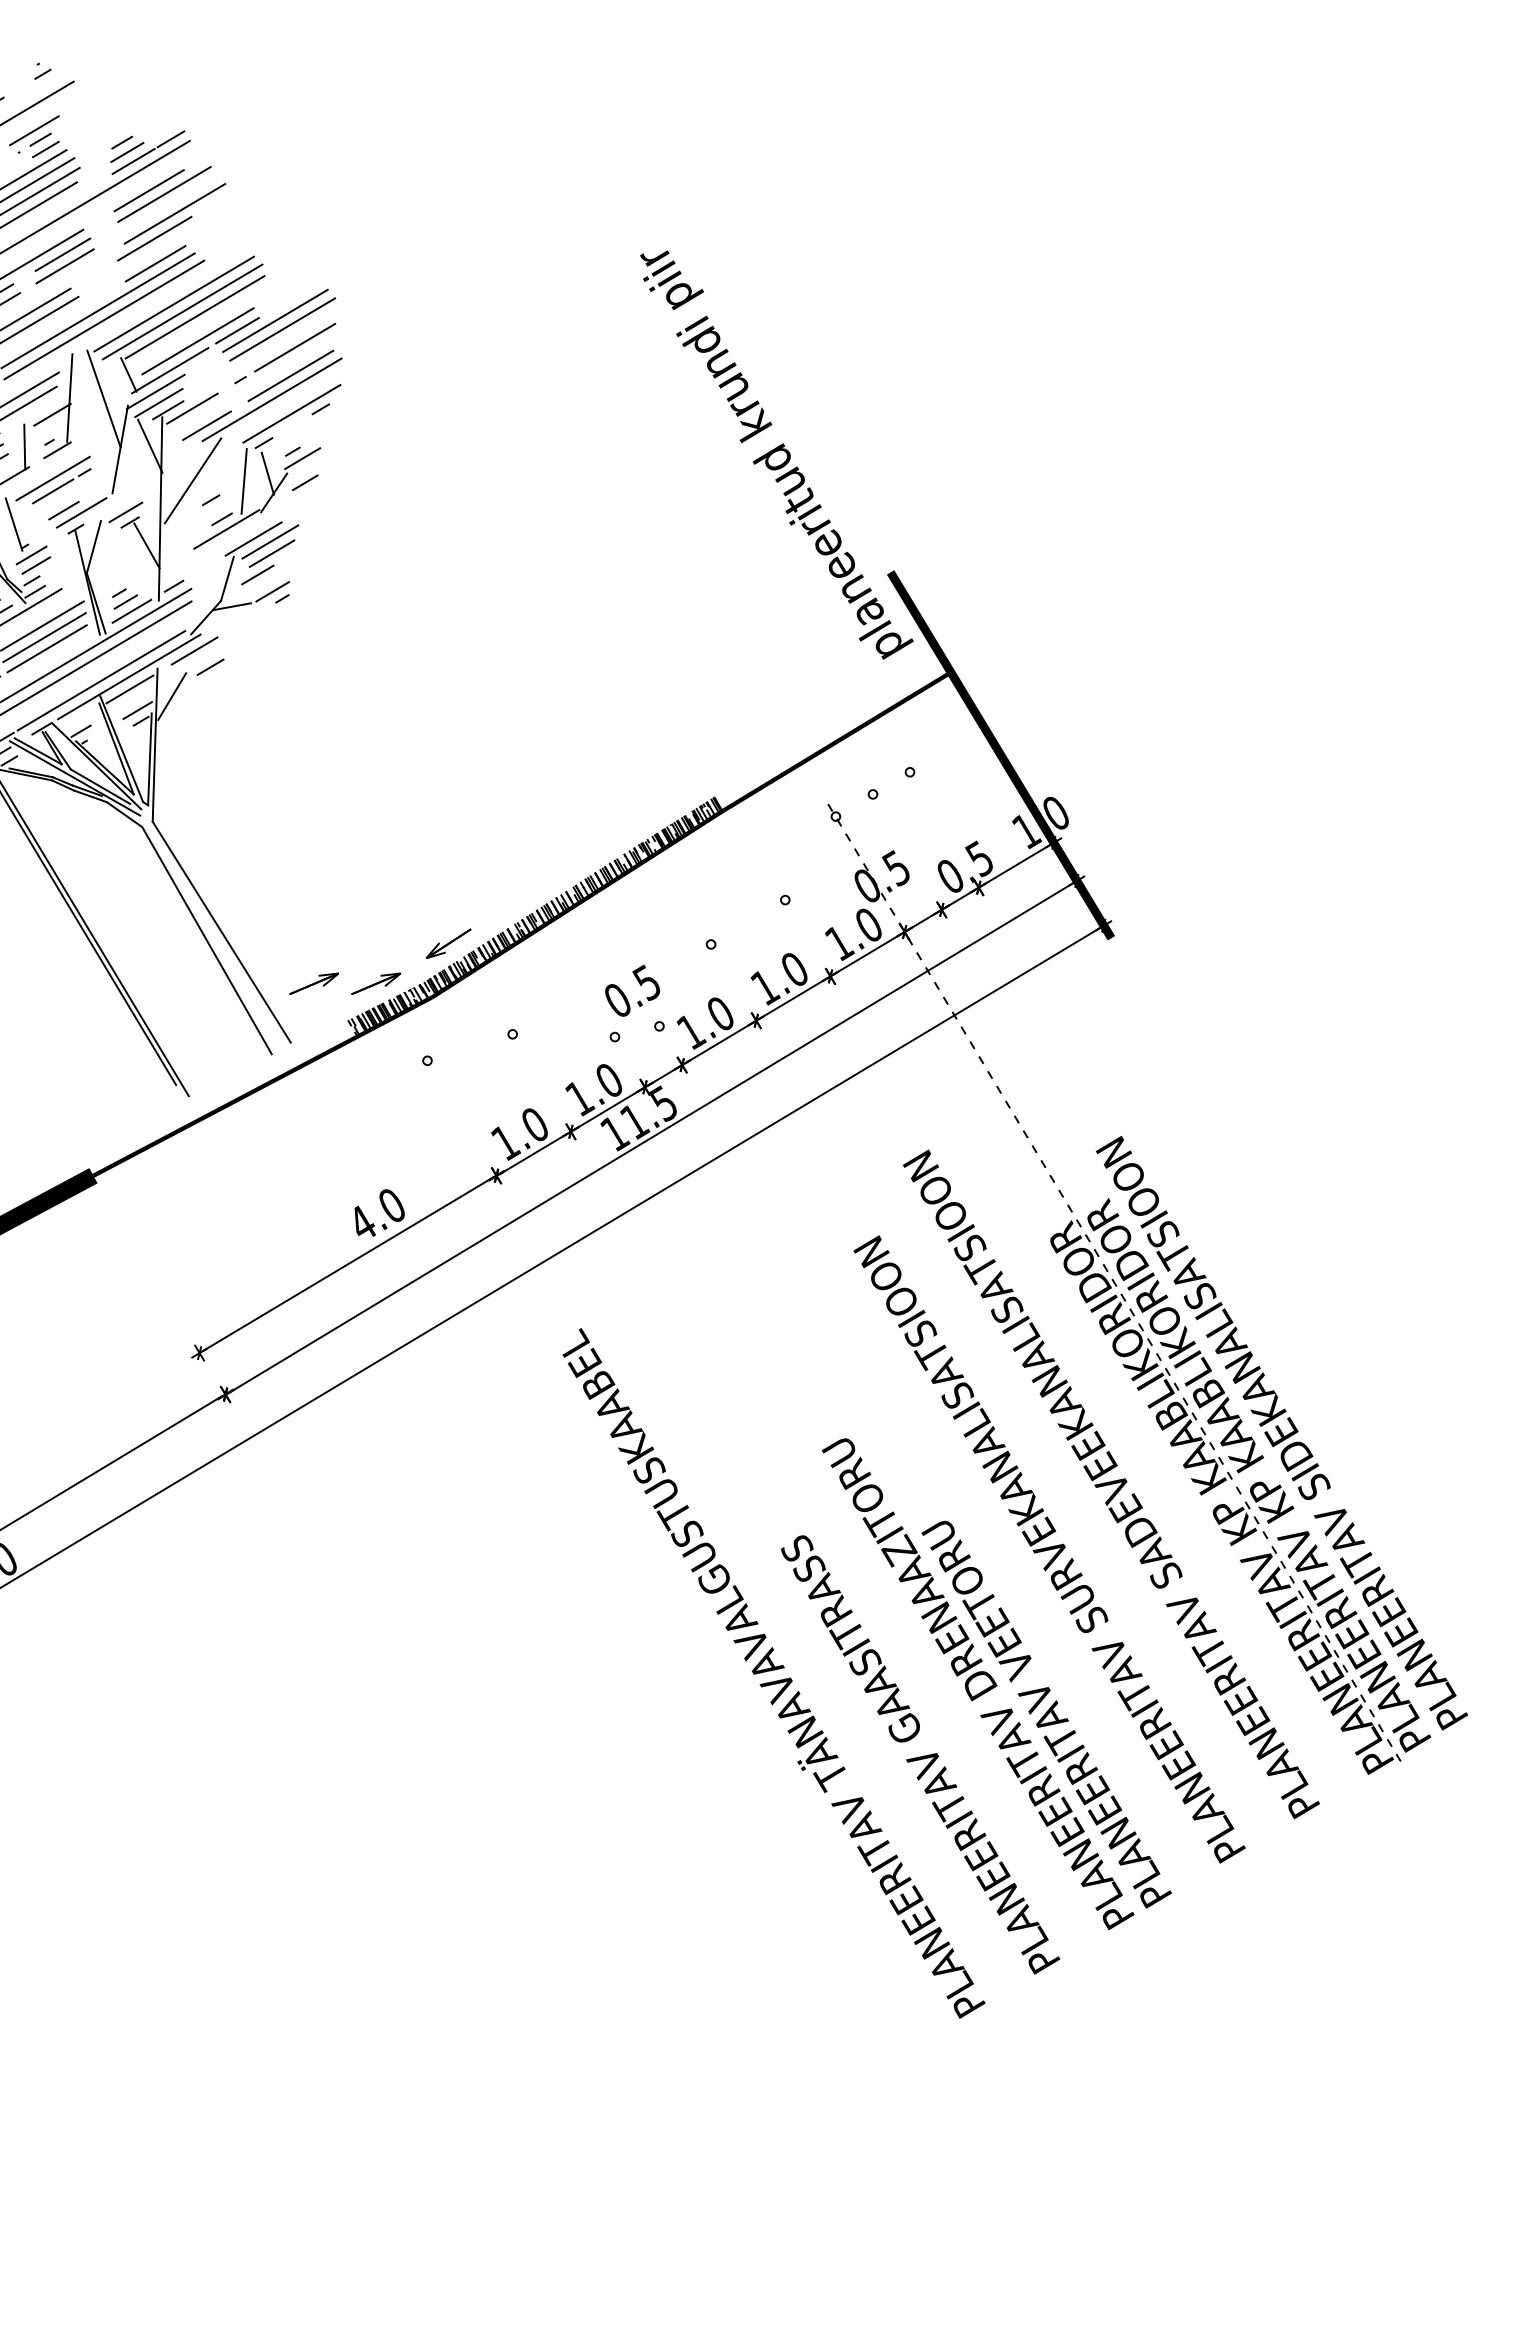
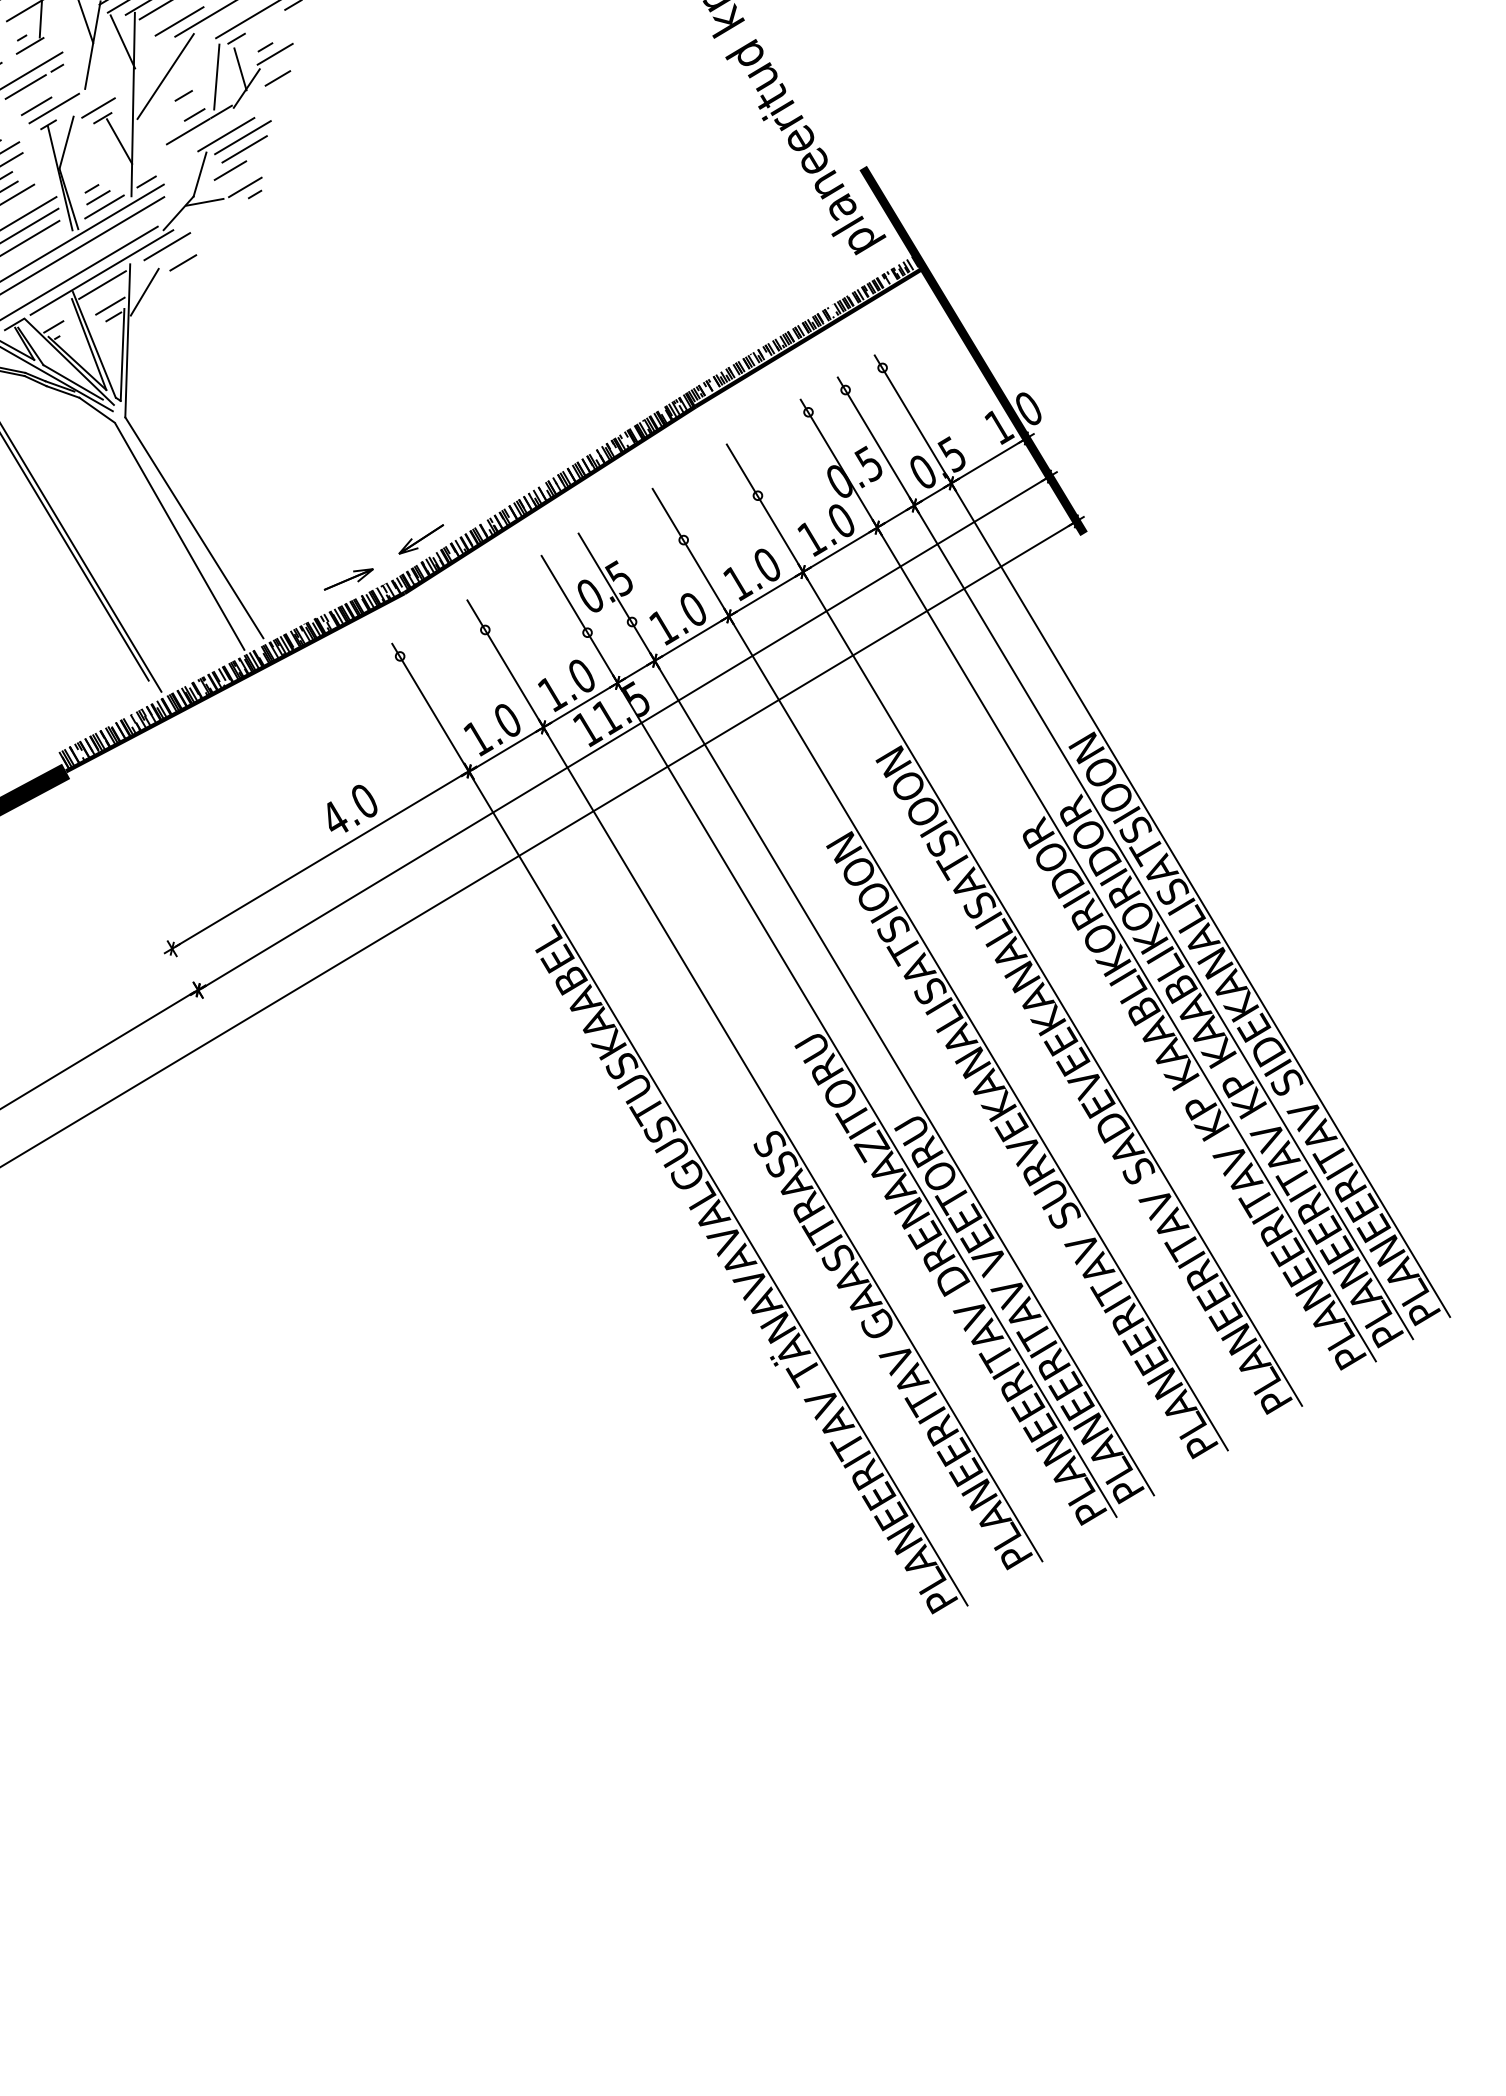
hatch: (831, 732) -> (804, 328), added
part: (313, 983) -> (286, 579), removed
hatch: (219, 1097) -> (192, 693), added
line: (1189, 1240) -> (1162, 836), added
line: (1152, 1262) -> (1125, 858), added
line: (1115, 1285) -> (1088, 881), dashed -> solid
line: (1041, 1329) -> (1014, 925), added
line: (967, 1373) -> (940, 969), added
line: (893, 1418) -> (866, 1014), added
line: (856, 1440) -> (829, 1036), added
line: (781, 1484) -> (754, 1080), added
line: (706, 1528) -> (679, 1124), added

